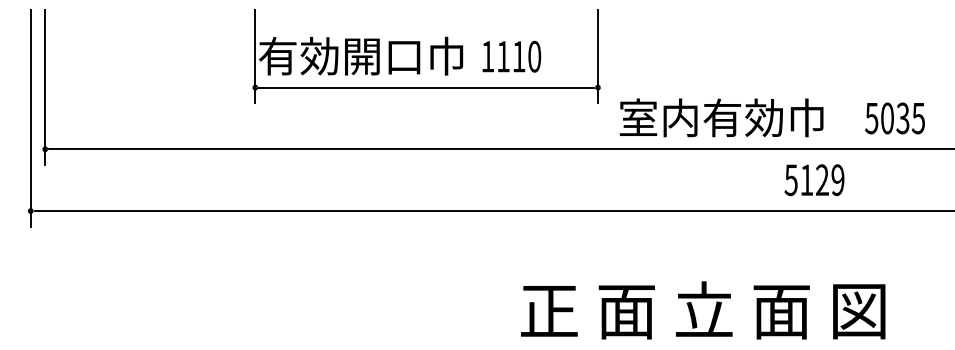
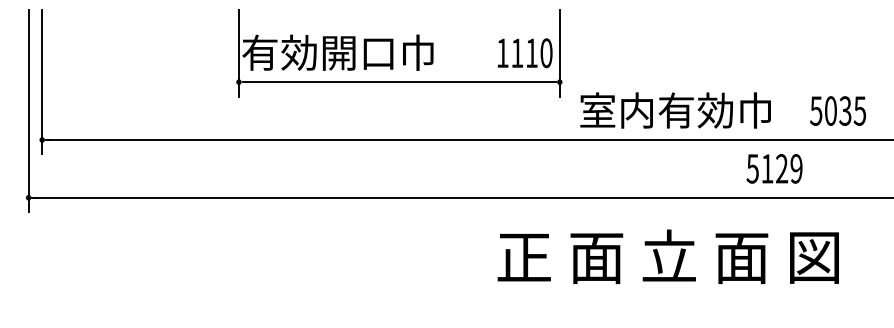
text: (511, 56) -> (524, 53), moved
text: (814, 179) -> (774, 168), moved
text: (702, 310) -> (667, 256), moved

